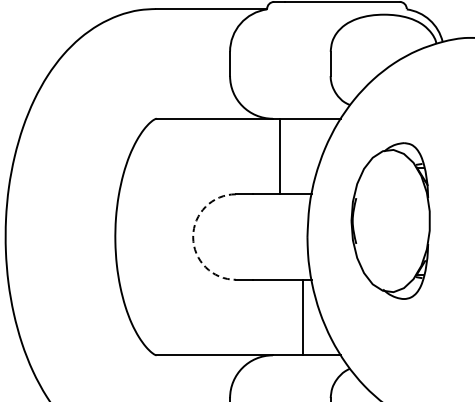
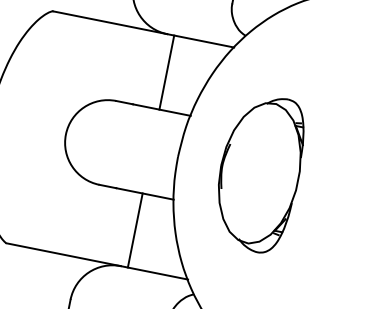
part: (390, 220) -> (259, 172), moved
arc: (193, 237) -> (66, 135), dashed -> solid
line: (302, 317) -> (134, 230), moved

